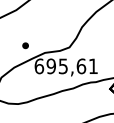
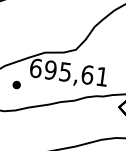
part: (25, 45) -> (16, 84), moved

